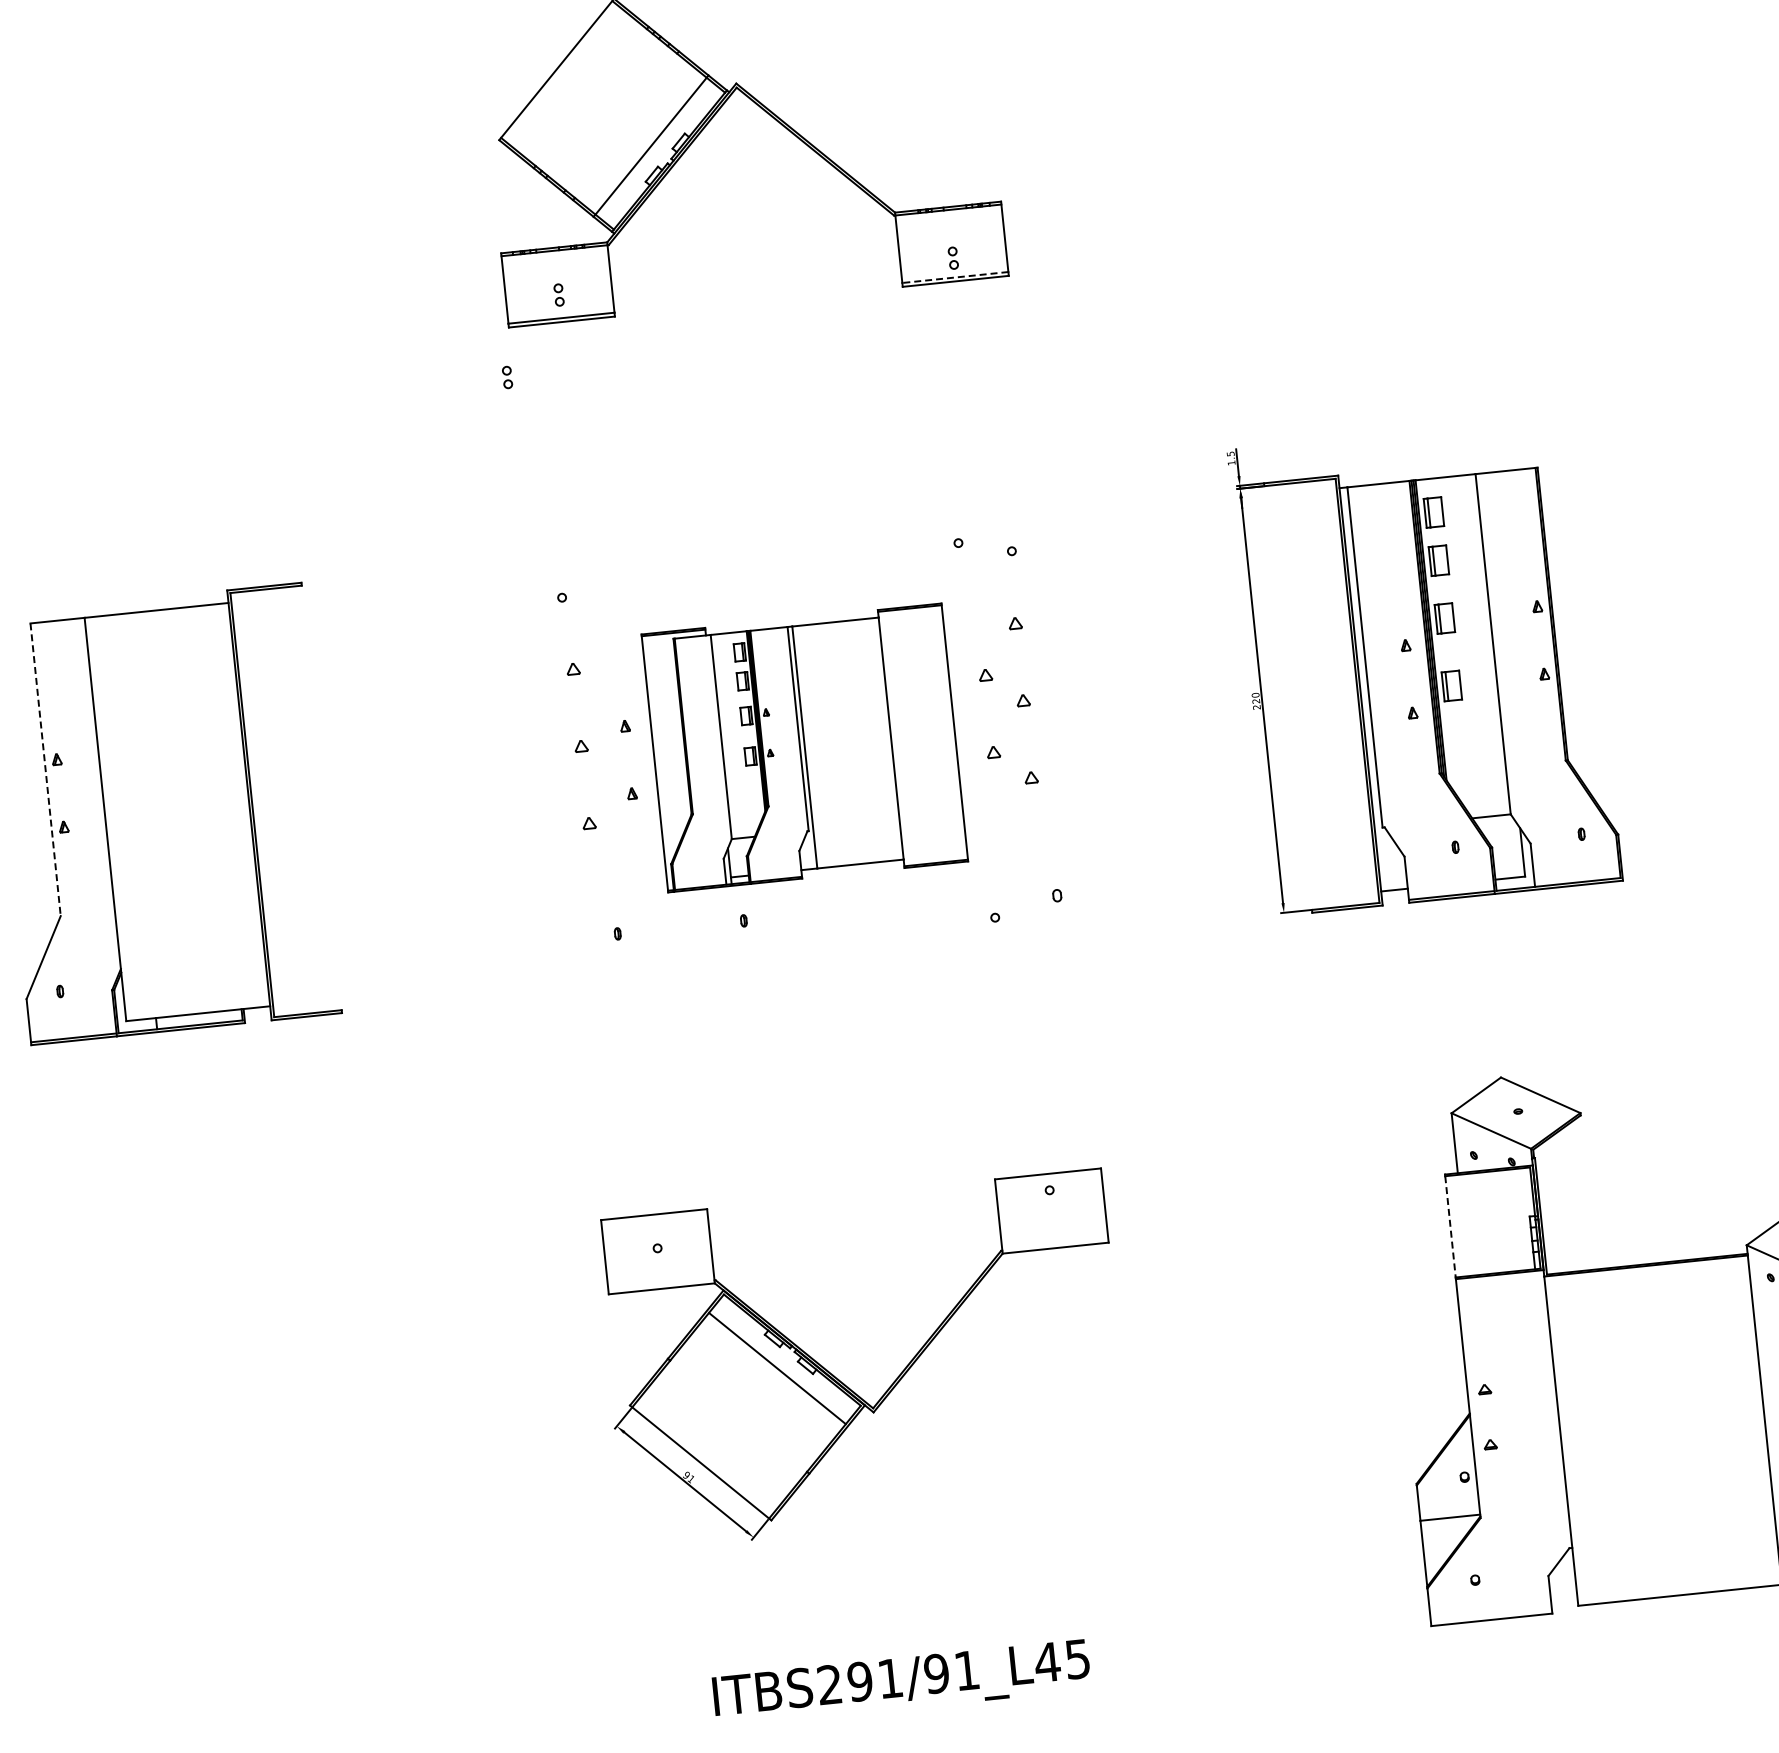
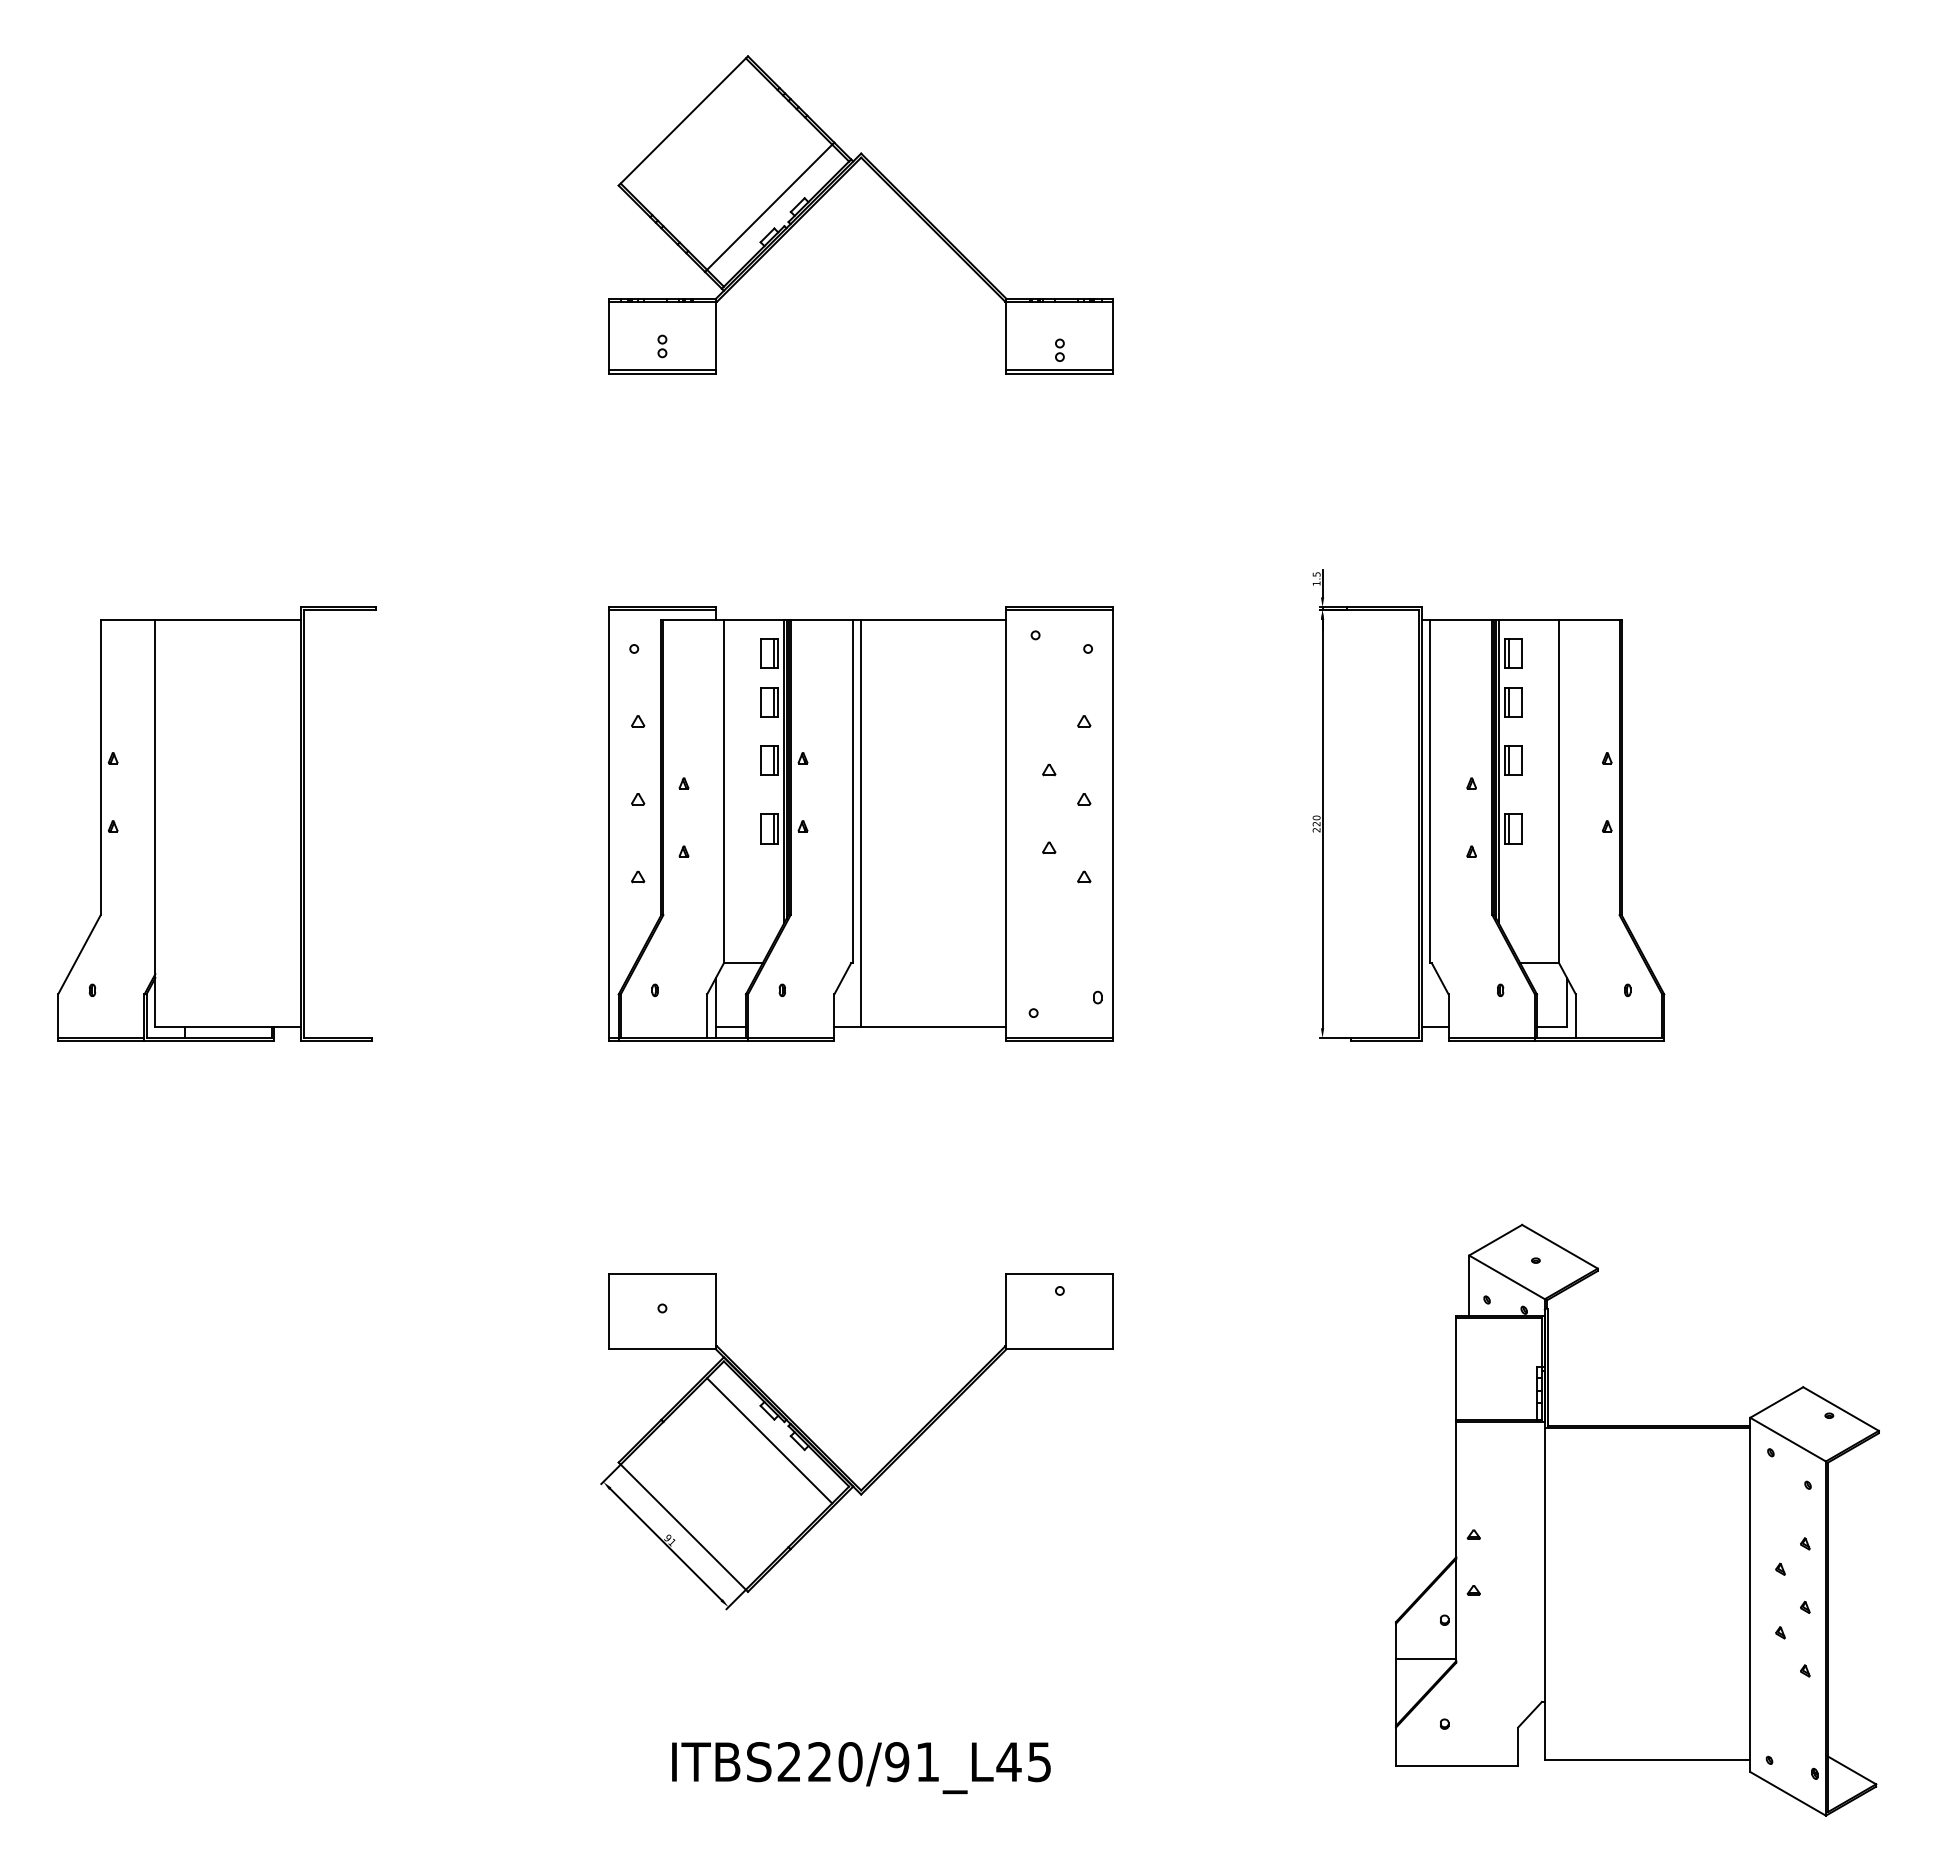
line: (954, 277) -> (1059, 369), dashed -> solid
part: (507, 377) -> (602, 423), removed
part: (804, 747) -> (860, 823), size x1.67
line: (45, 769) -> (100, 767), dashed -> solid
line: (1450, 1227) -> (1456, 1369), dashed -> solid
text: (874, 1680) -> (834, 1762), ITBS291/91_L45 -> ITBS220/91_L45

